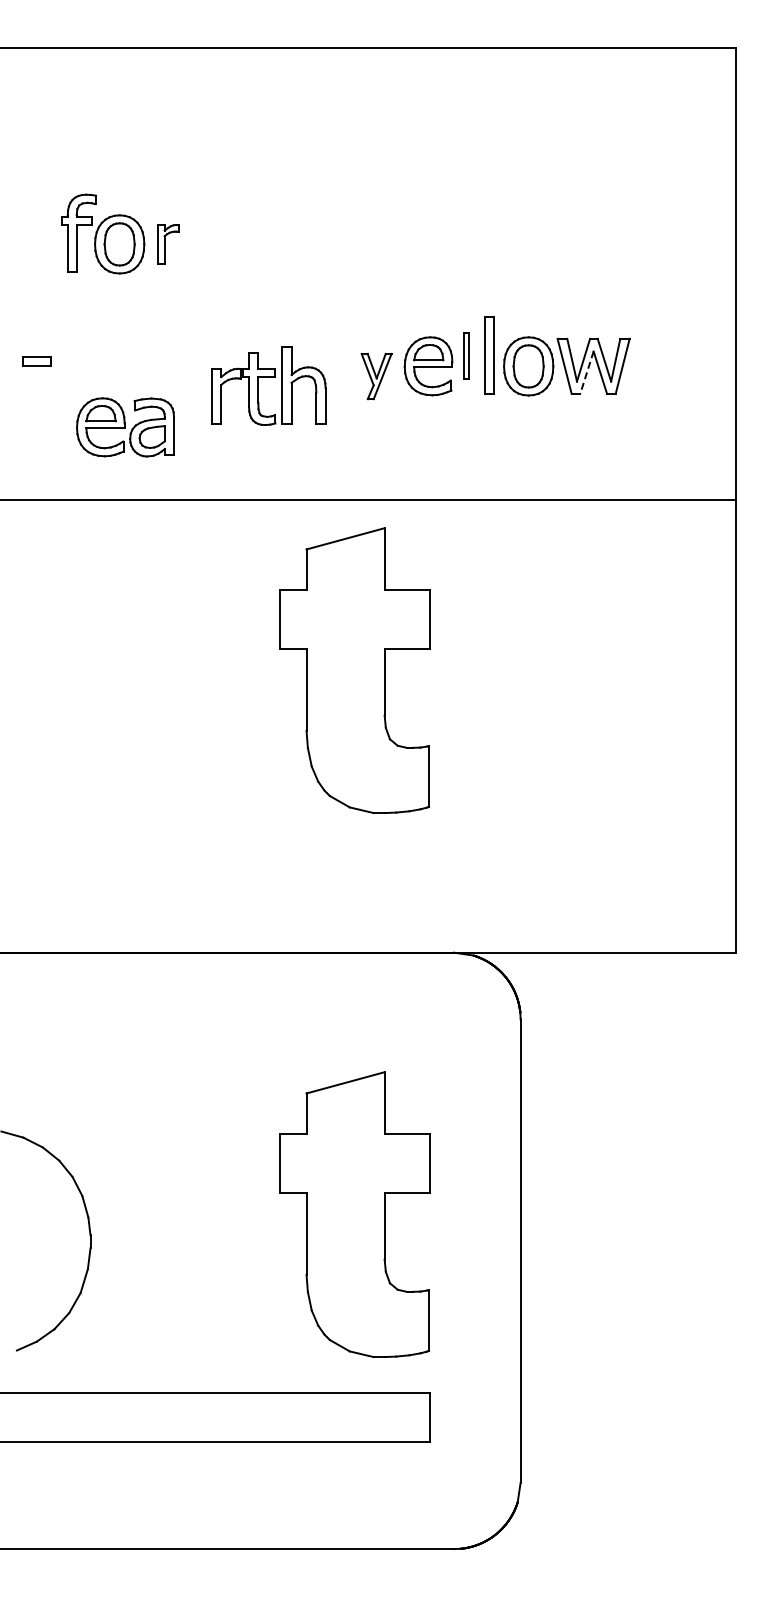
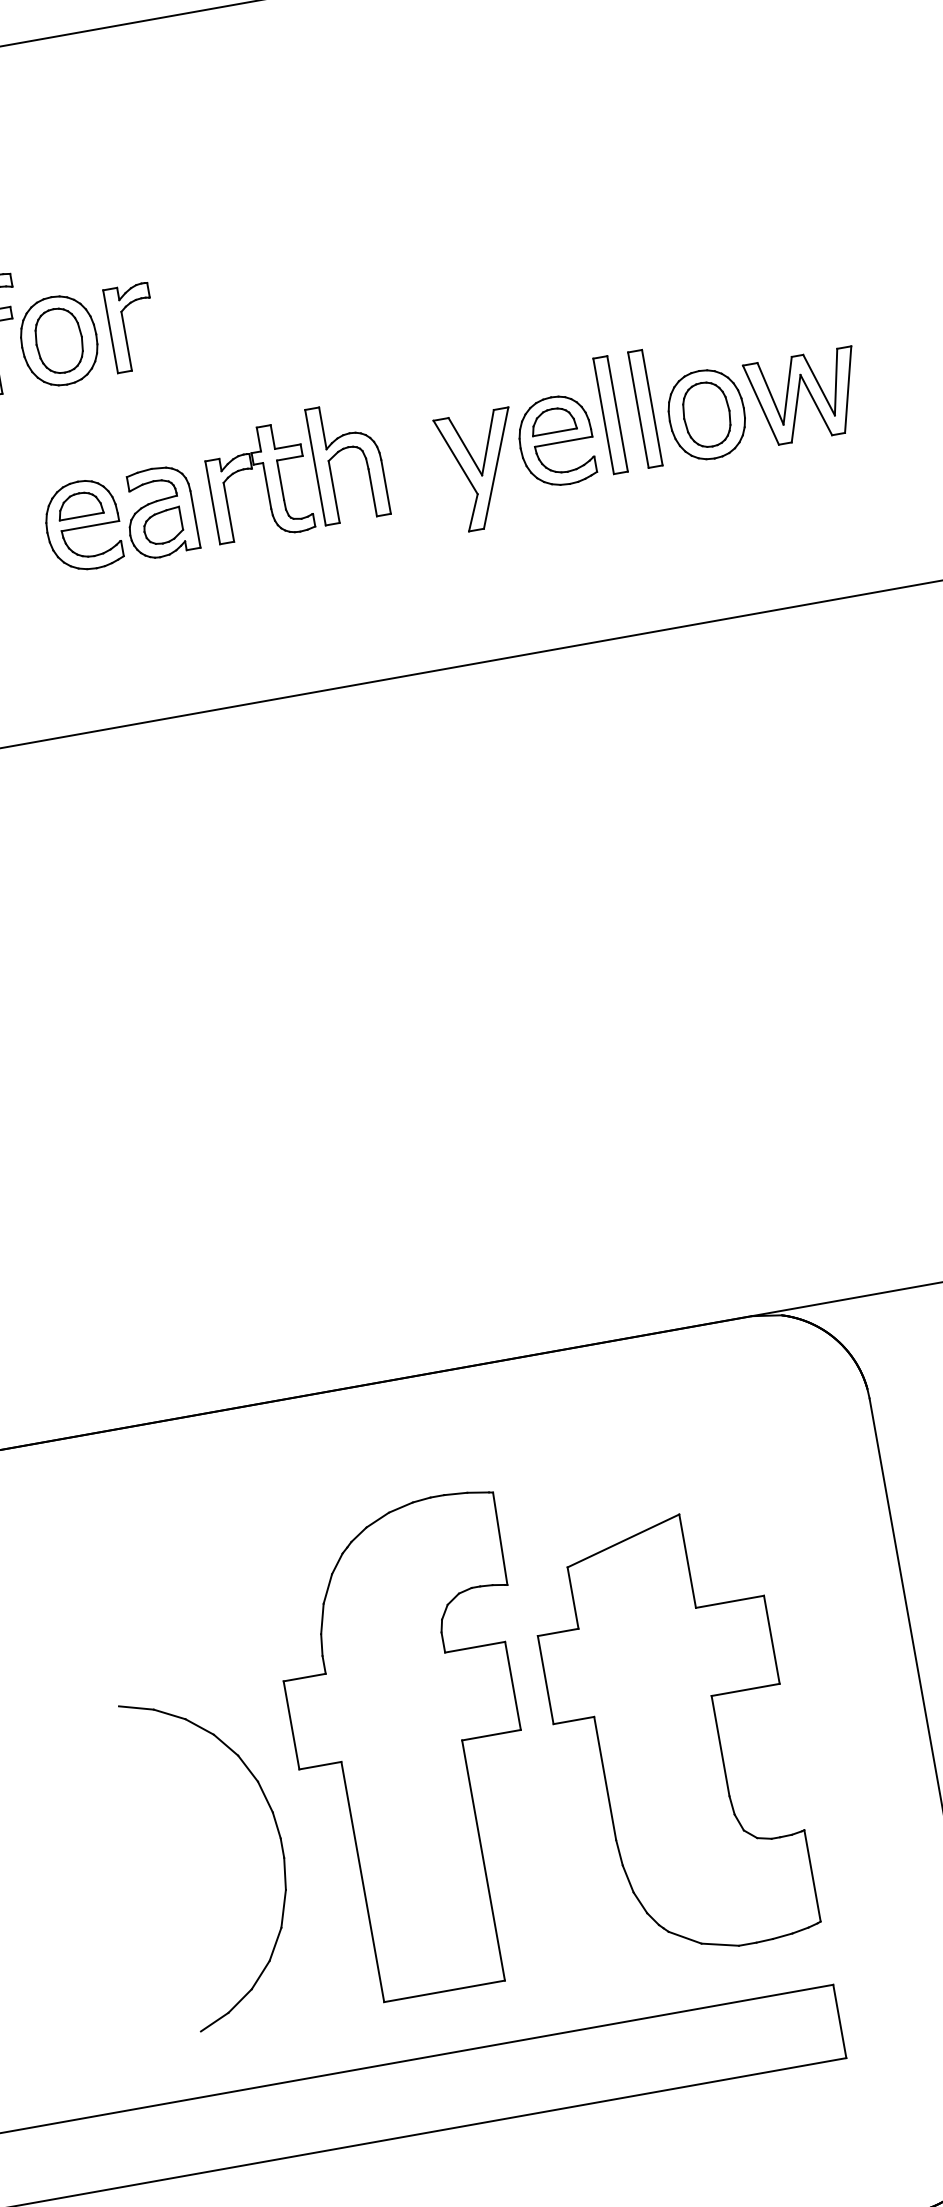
part: (168, 243) -> (132, 326), size x1.43
part: (466, 355) -> (610, 415), size x1.67
line: (586, 373) -> (795, 409), dashed -> solid
part: (376, 376) -> (480, 470), size x1.67
part: (268, 377) -> (292, 459), moved
part: (125, 427) -> (120, 519), moved
part: (354, 670) -> (526, 918), removed
part: (188, 1192) -> (416, 1747), added

